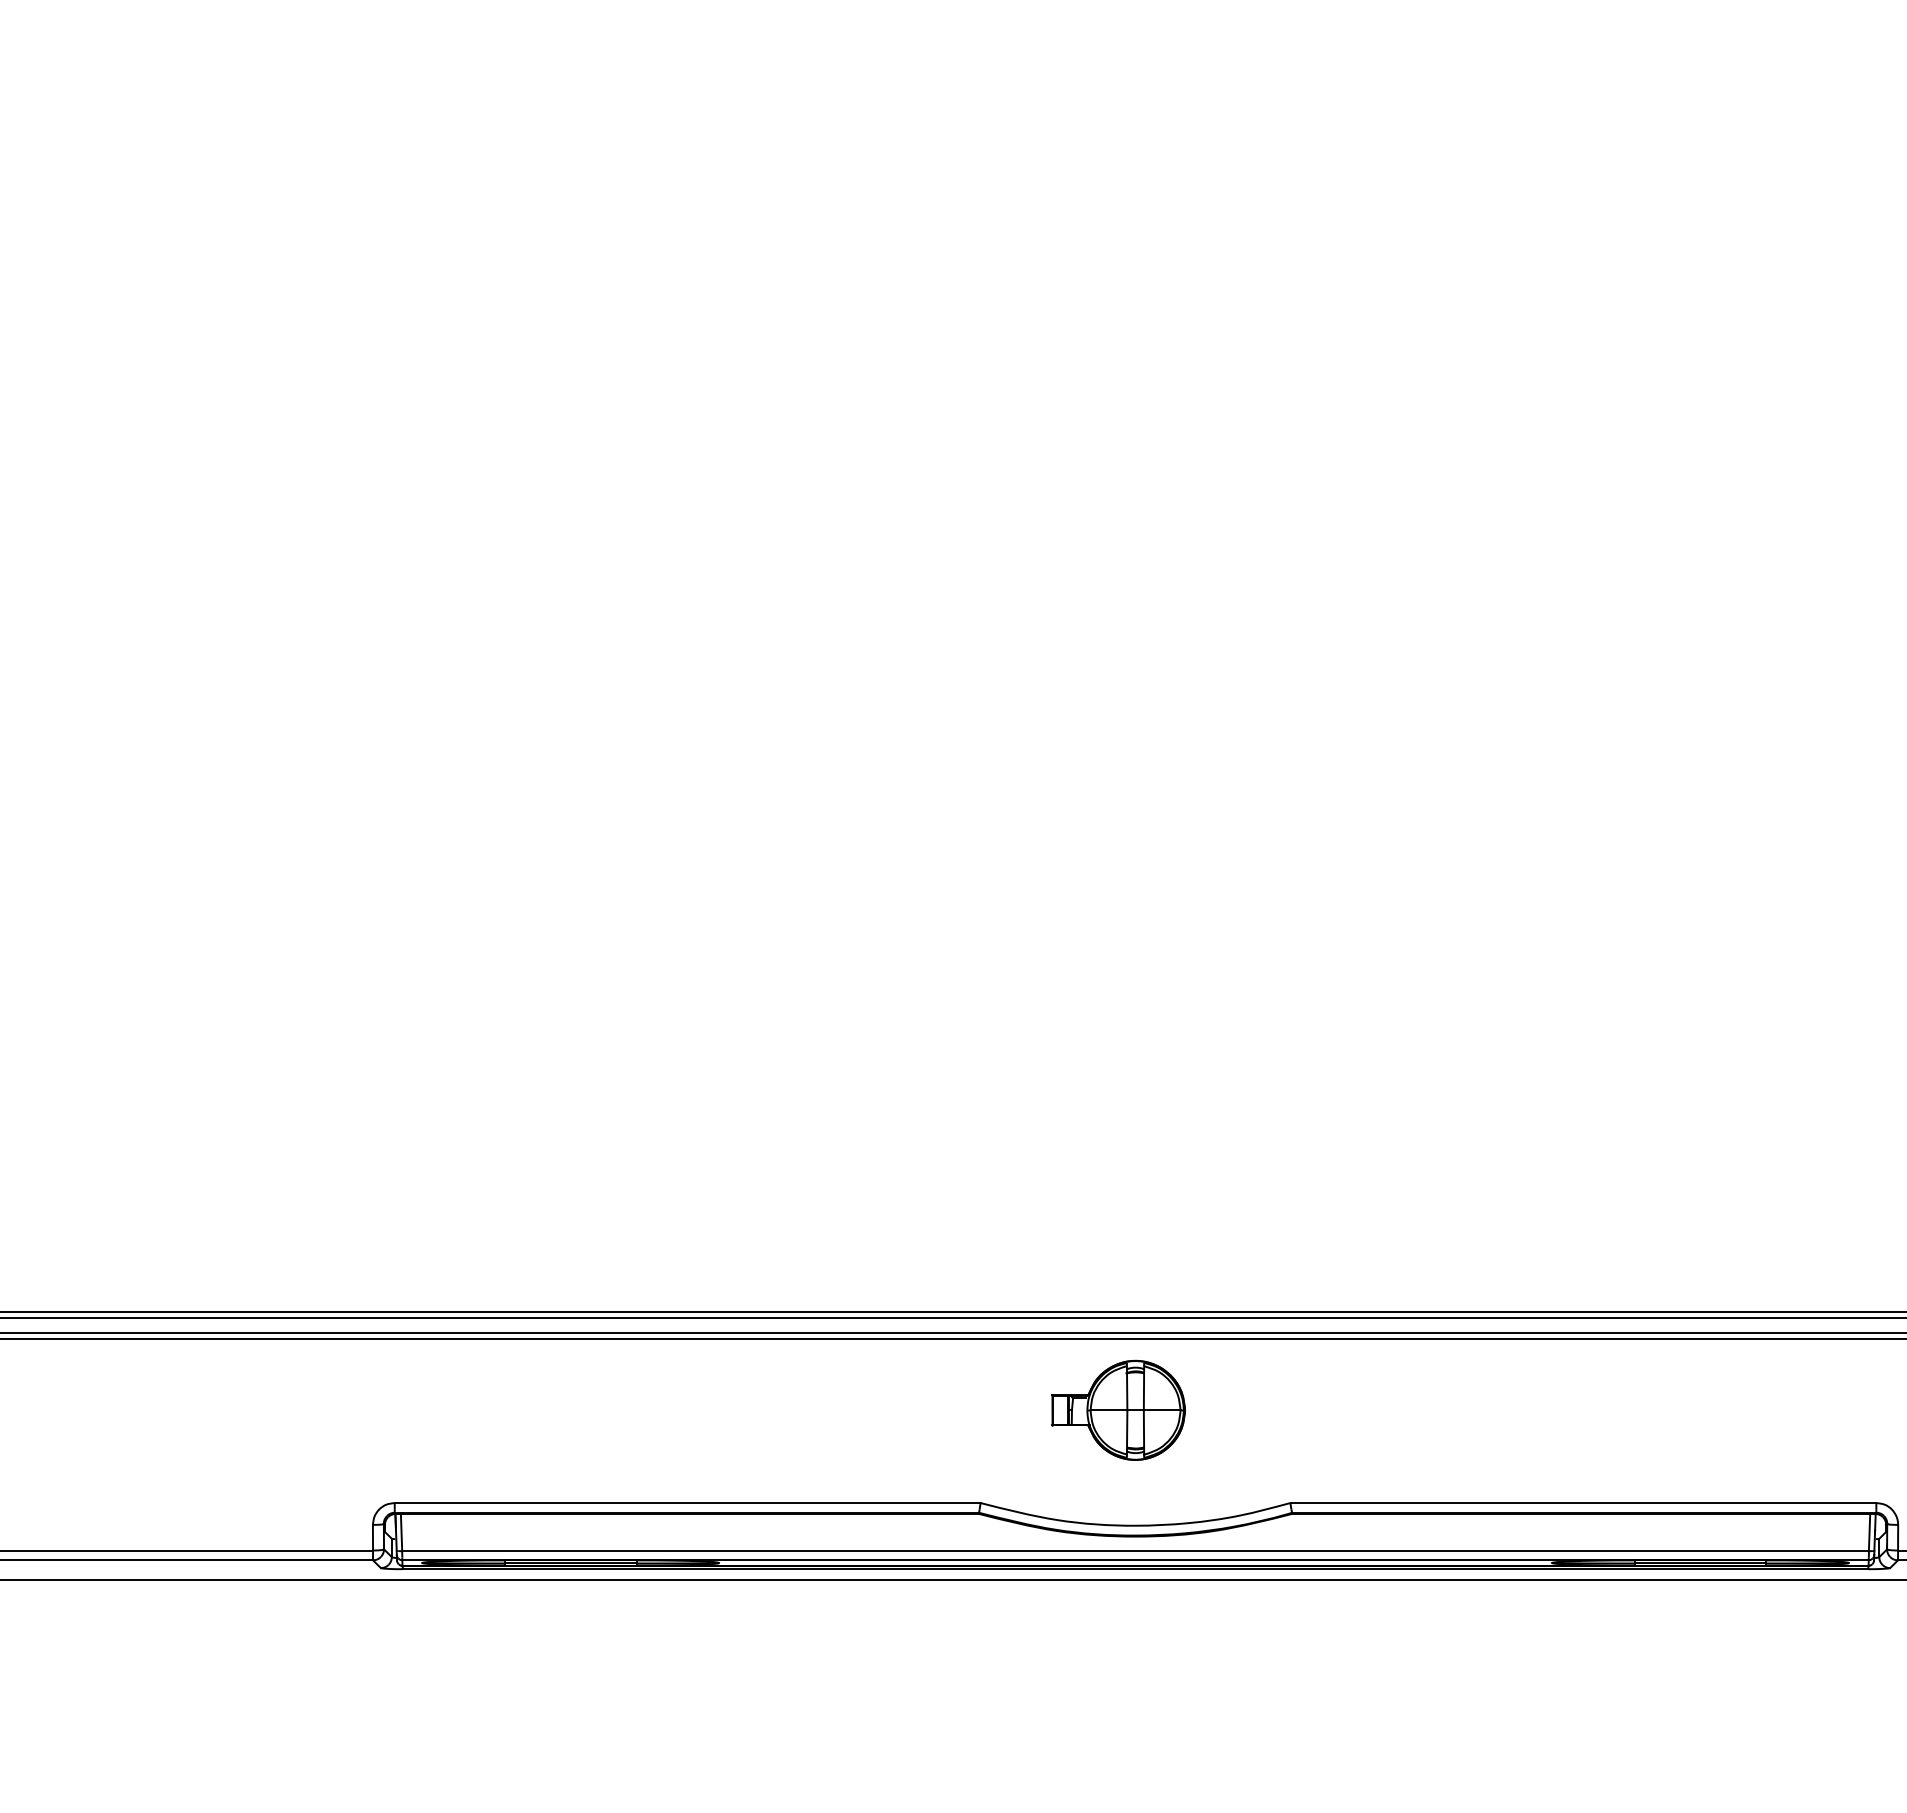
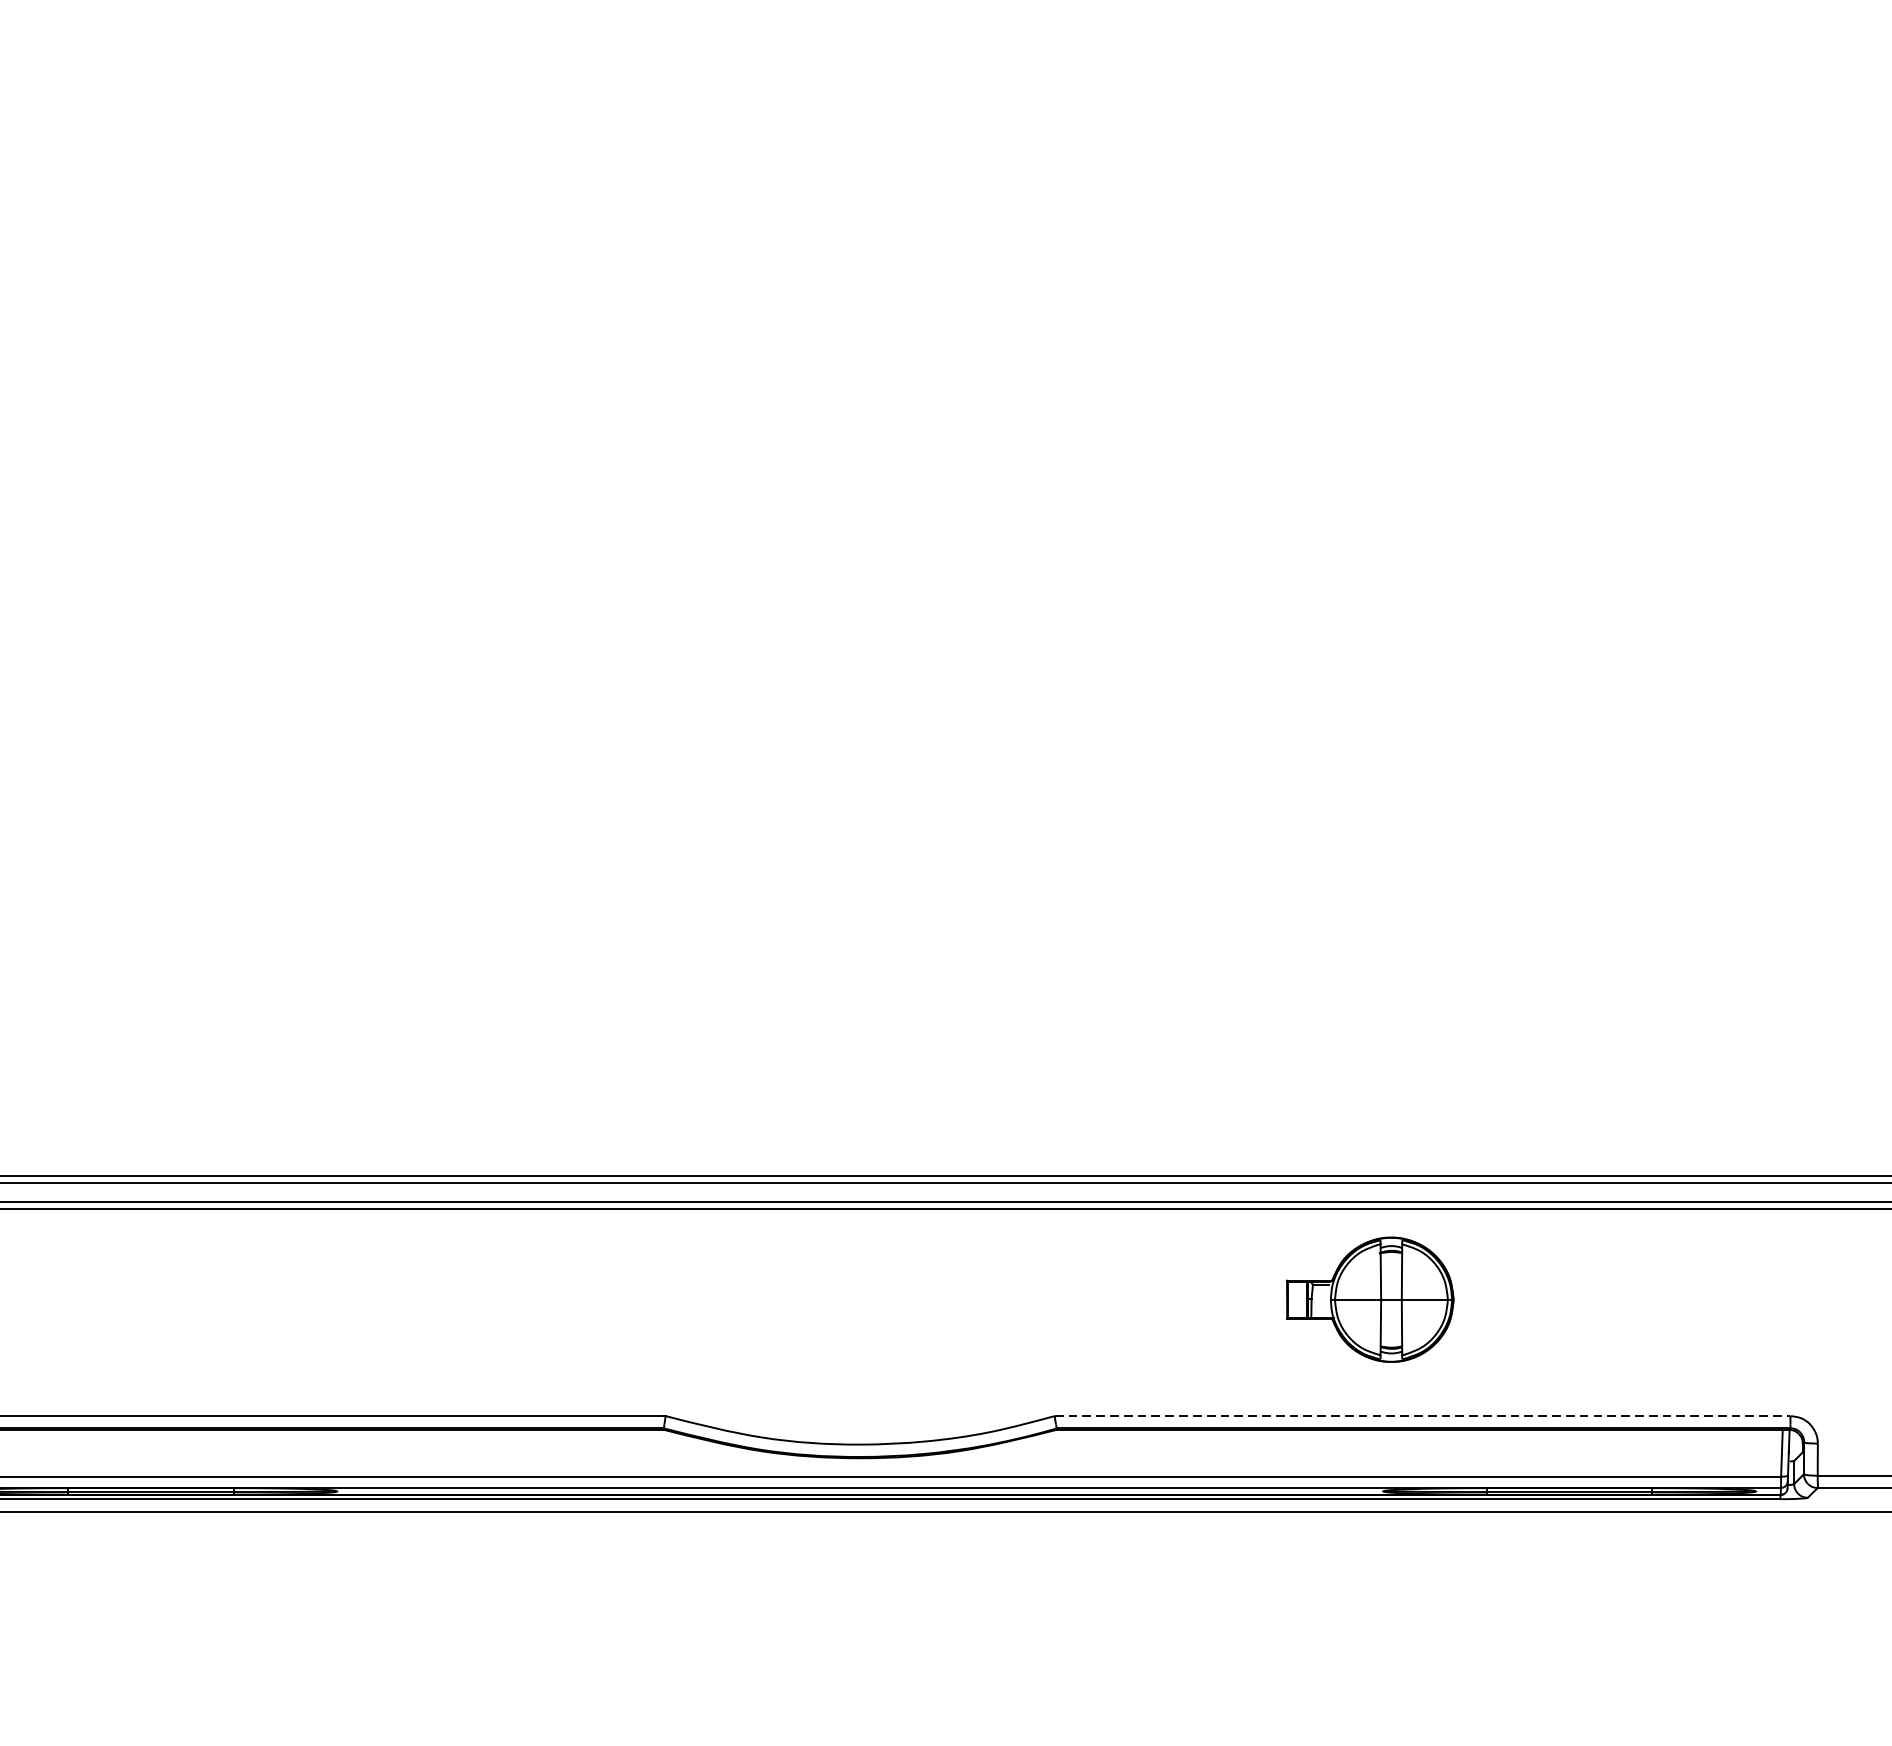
part: (1118, 1409) -> (1369, 1298), moved
line: (1583, 1503) -> (1422, 1416), solid -> dashed

